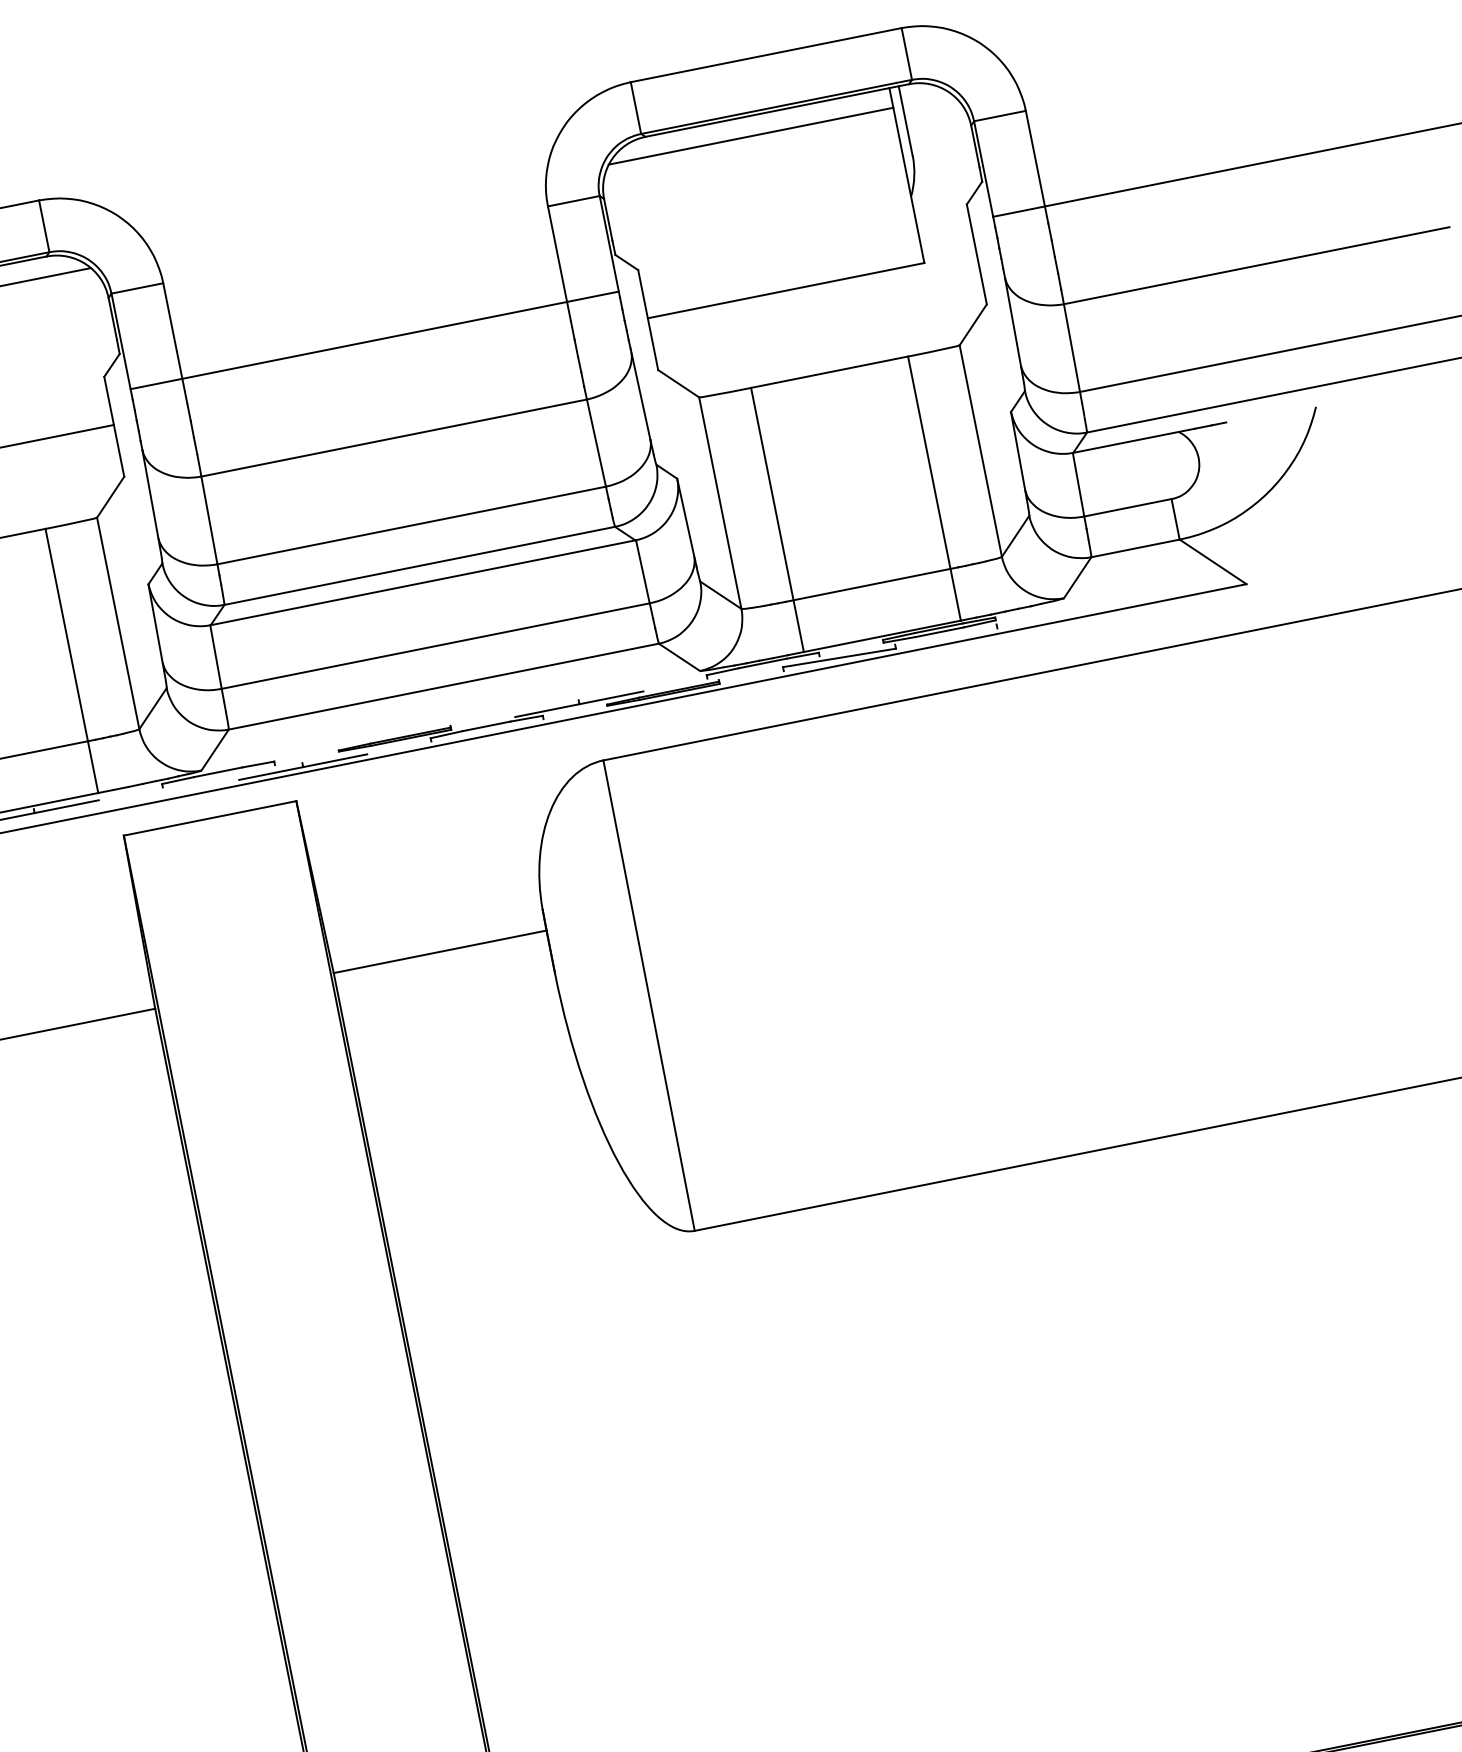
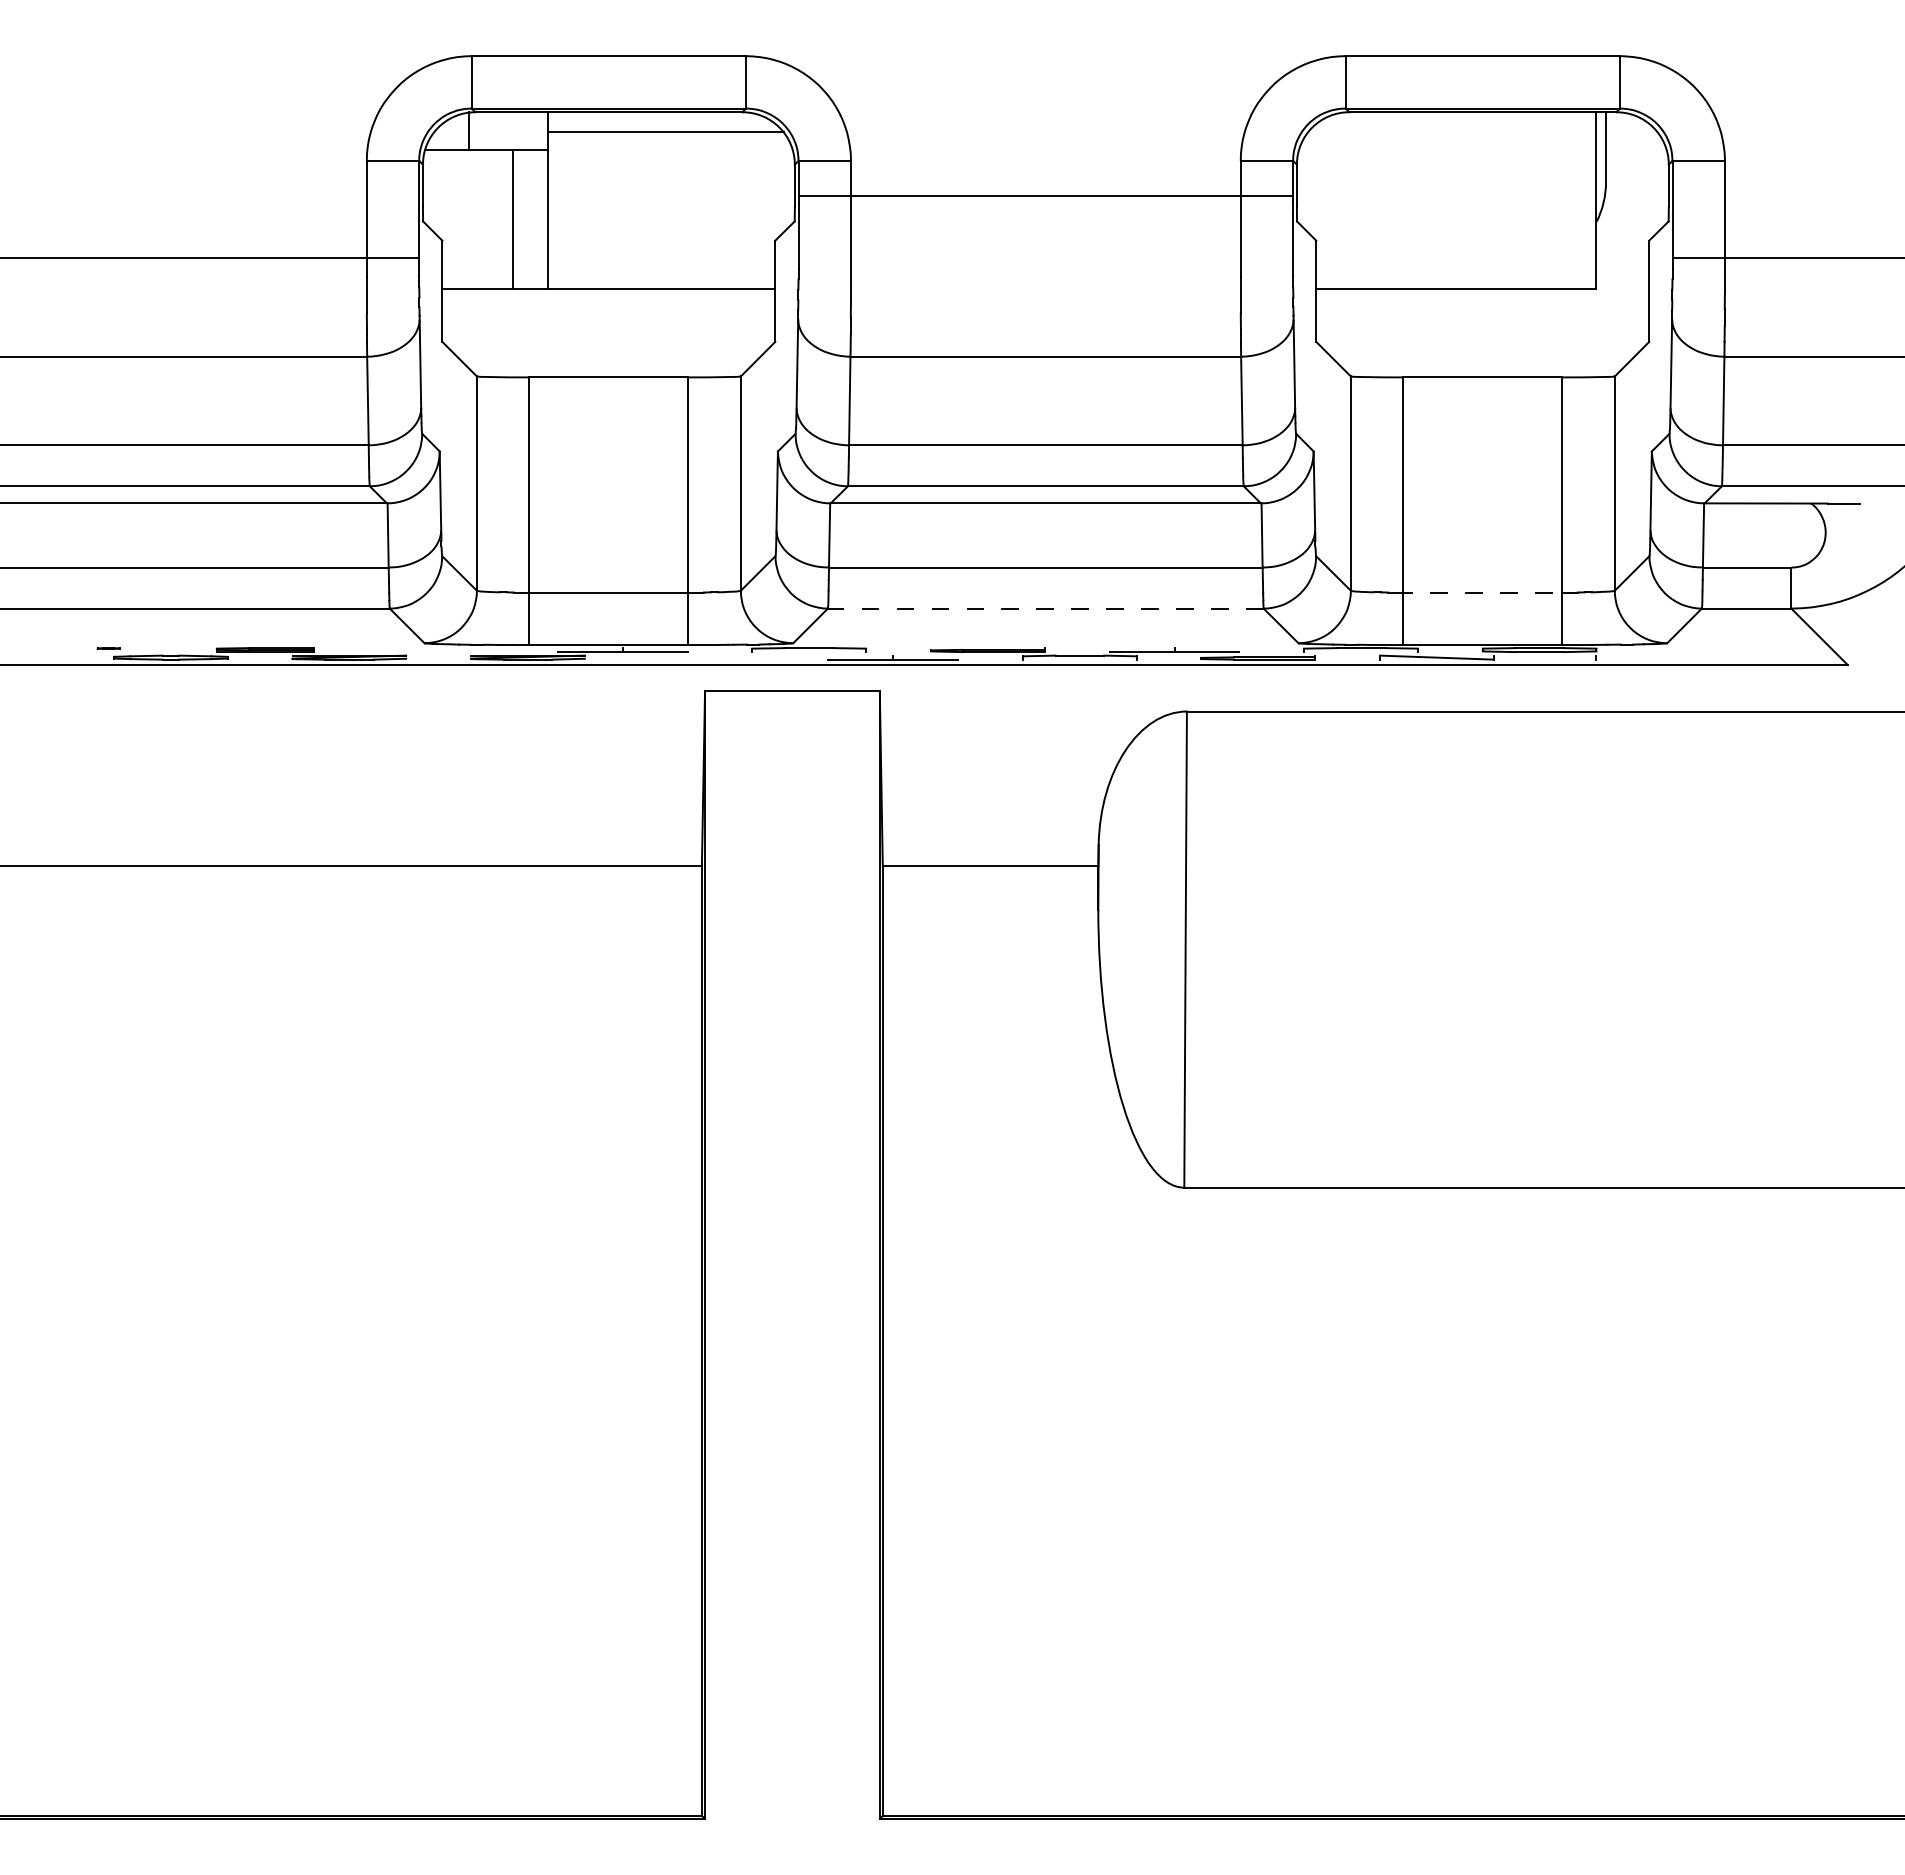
line: (751, 136) -> (1452, 132), removed
line: (374, 340) -> (1045, 195), moved
line: (867, 585) -> (1478, 592), solid -> dashed
line: (443, 686) -> (1045, 608), solid -> dashed

